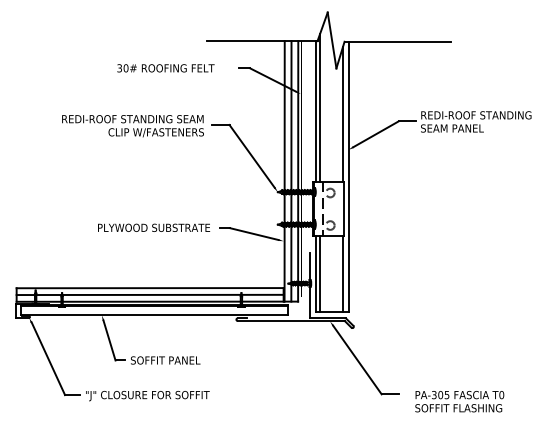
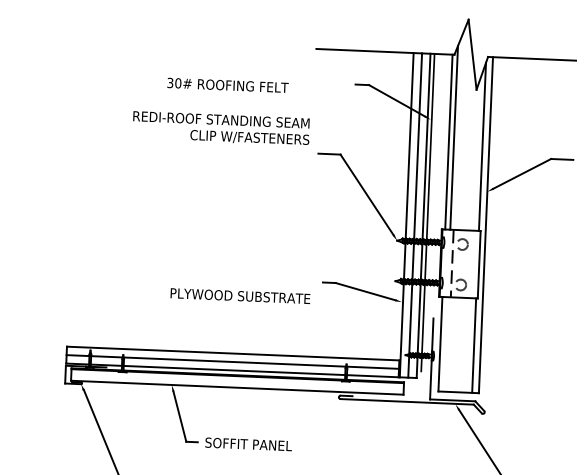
text: (165, 68) -> (227, 85), moved
text: (132, 126) -> (220, 128), moved
text: (154, 227) -> (241, 295), moved
line: (320, 273) -> (446, 344), removed

